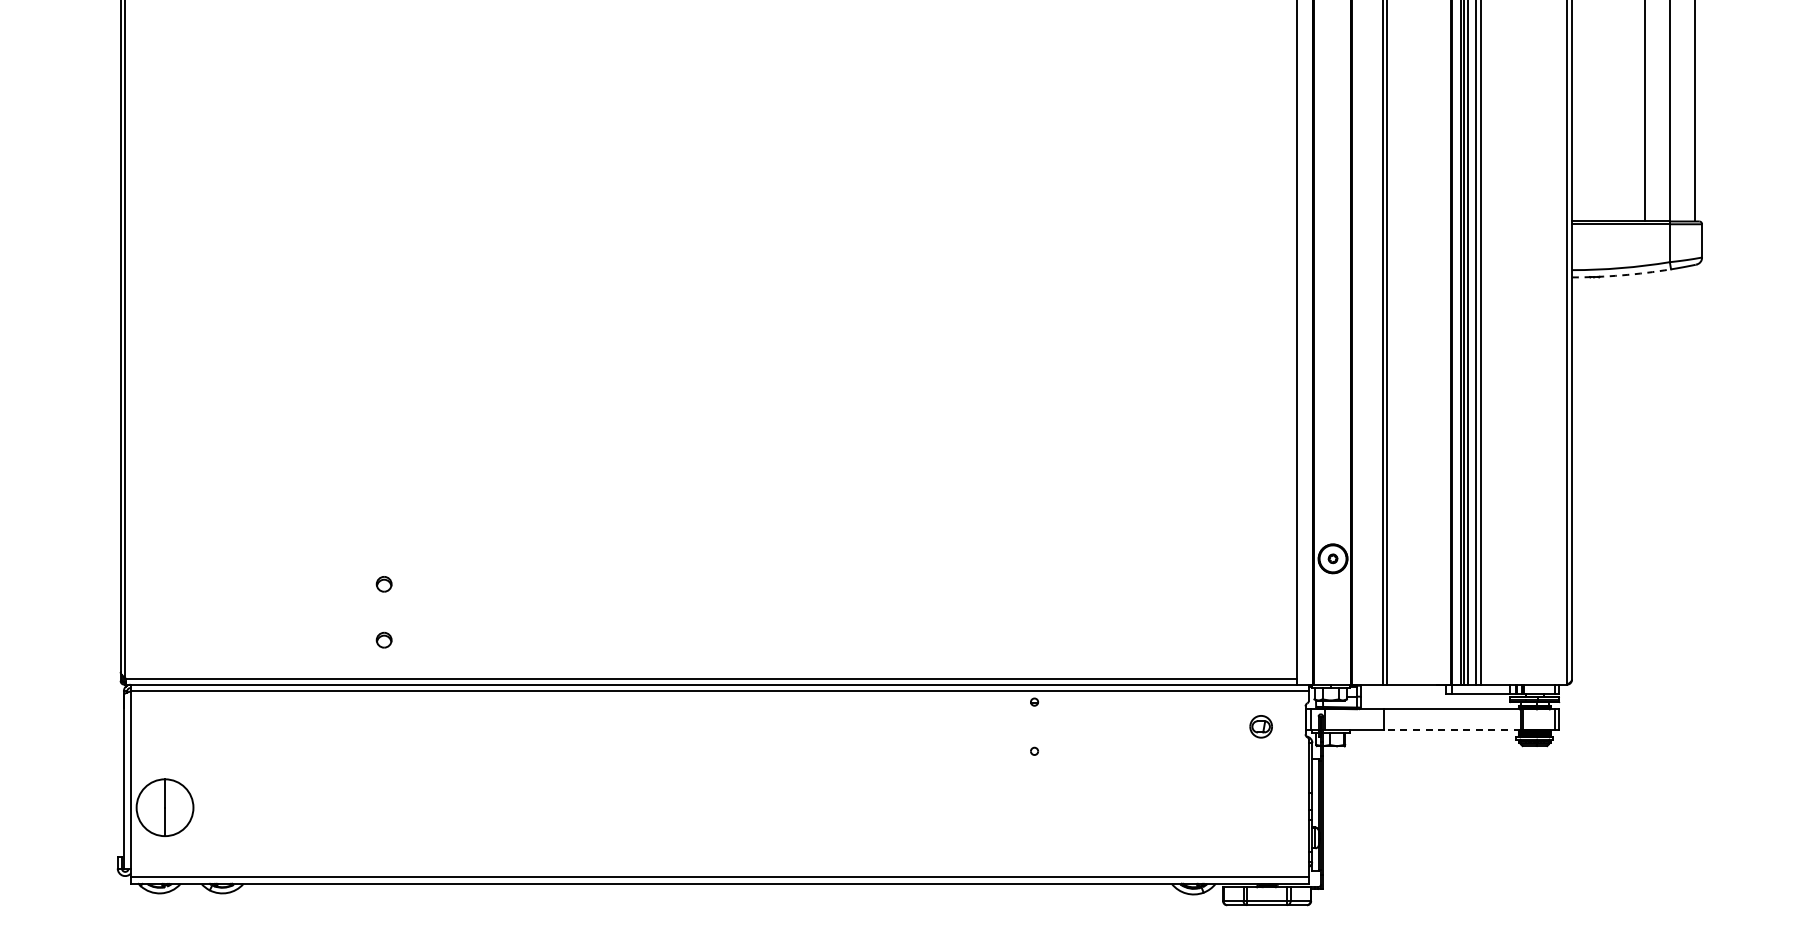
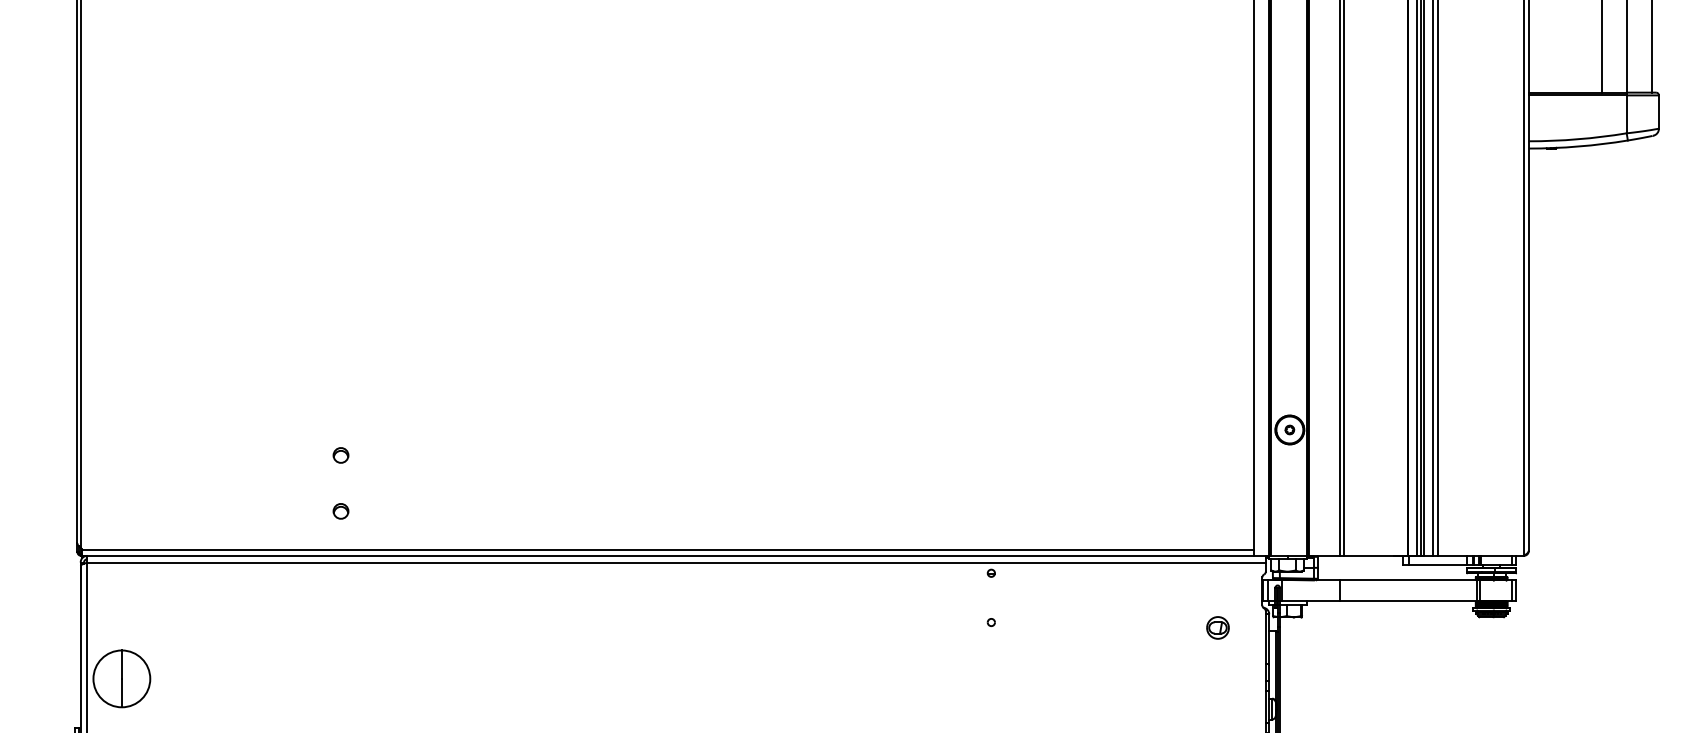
arc: (1621, 275) -> (1578, 146), dashed -> solid
part: (1260, 726) -> (1217, 627), moved
line: (1452, 730) -> (1409, 601), dashed -> solid

